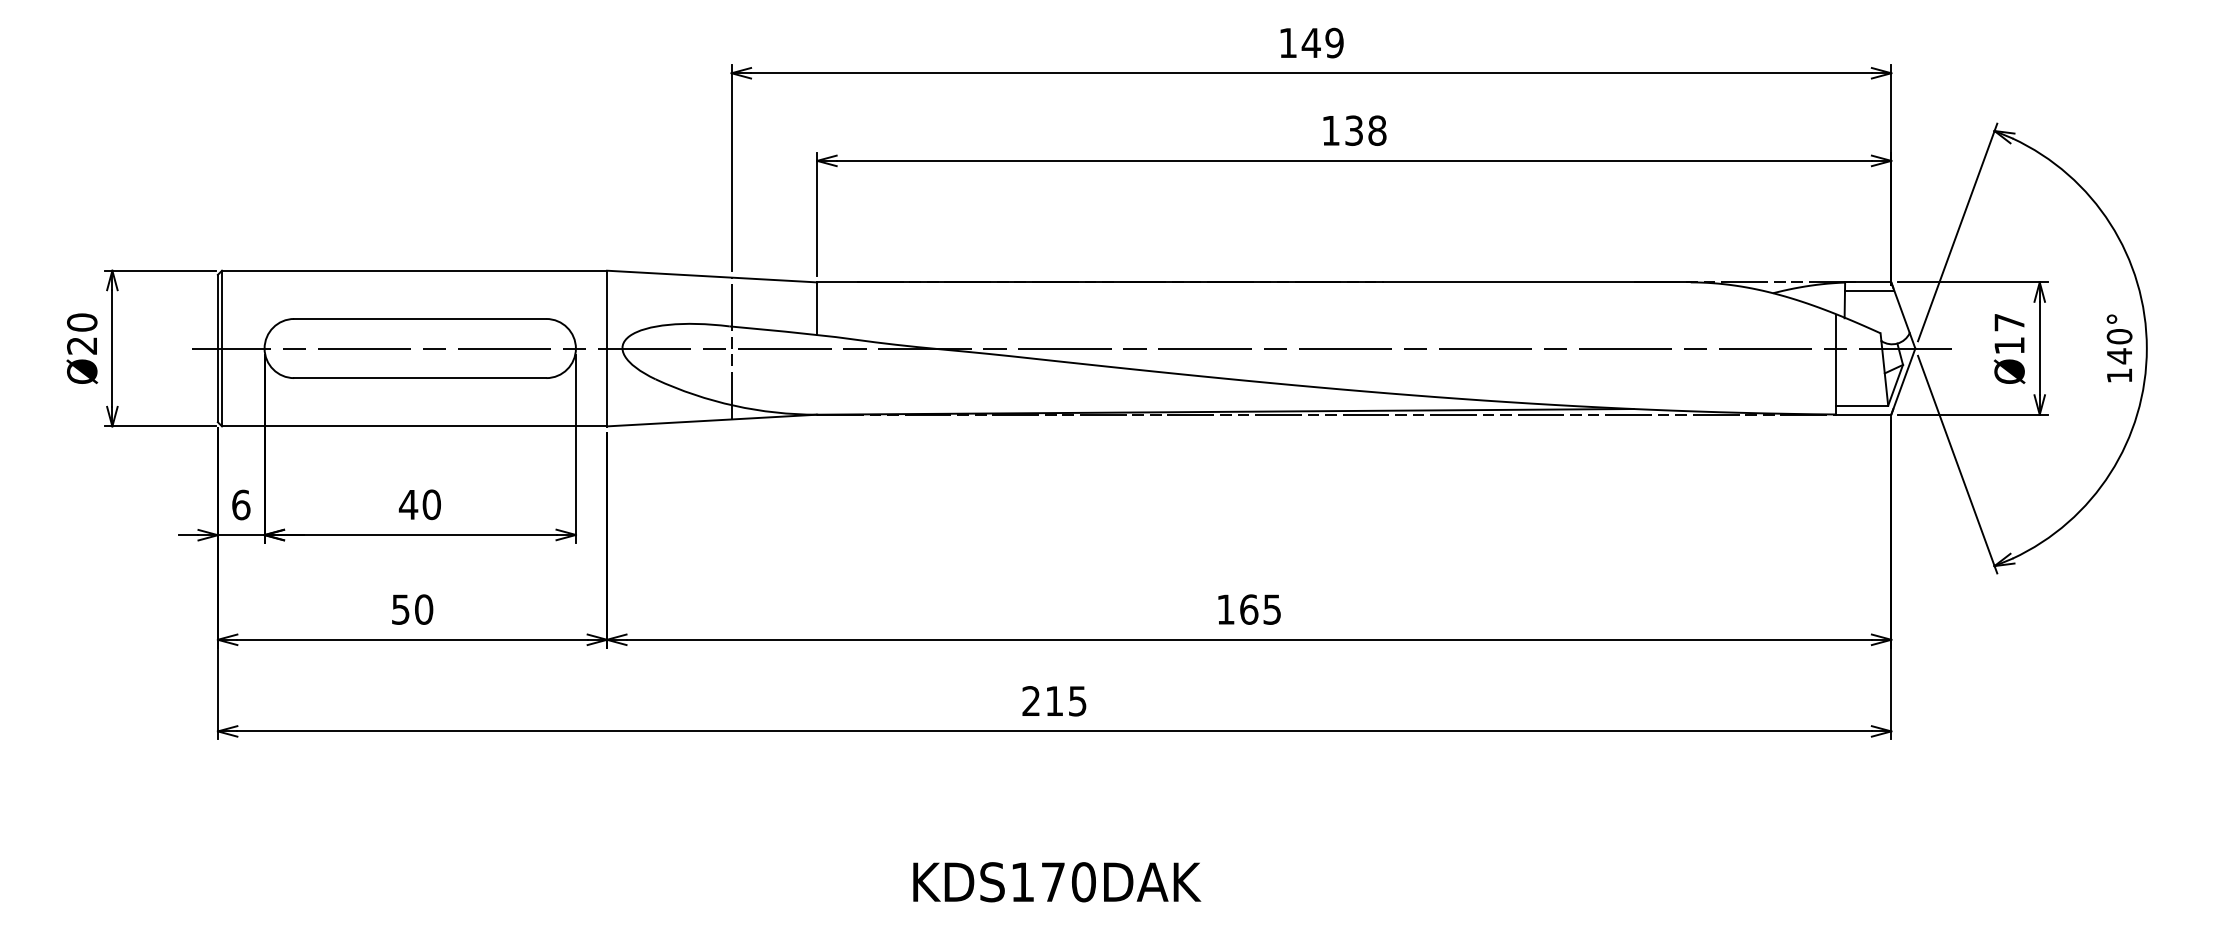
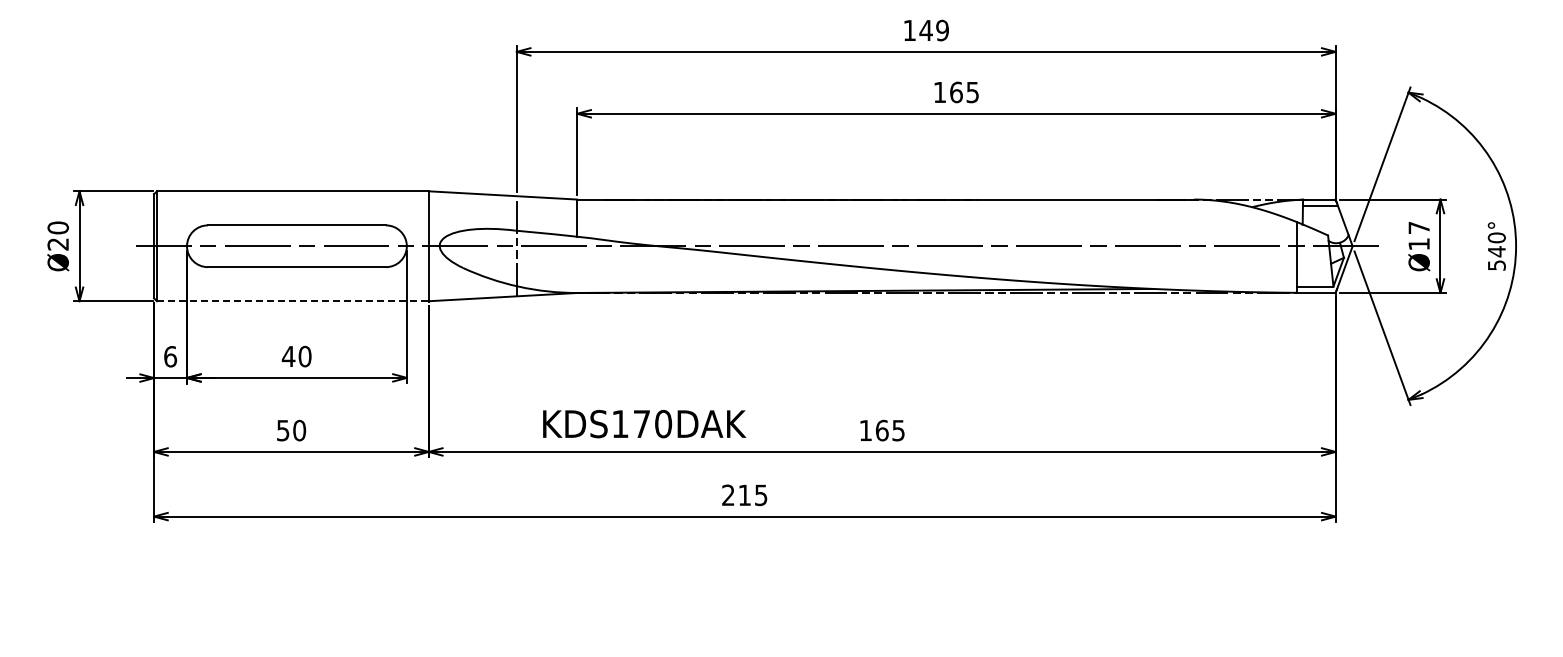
text: (1365, 130) -> (964, 92), 138 -> 165
text: (2119, 375) -> (1496, 265), 140° -> 540°
line: (413, 426) -> (292, 301), solid -> dashed
text: (1056, 882) -> (644, 424), moved

